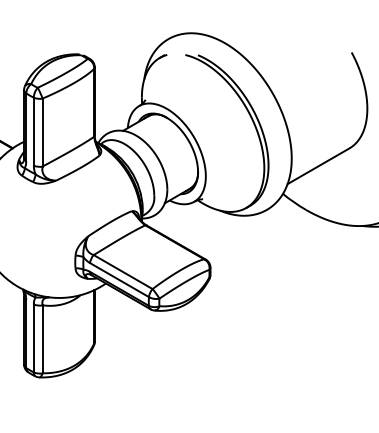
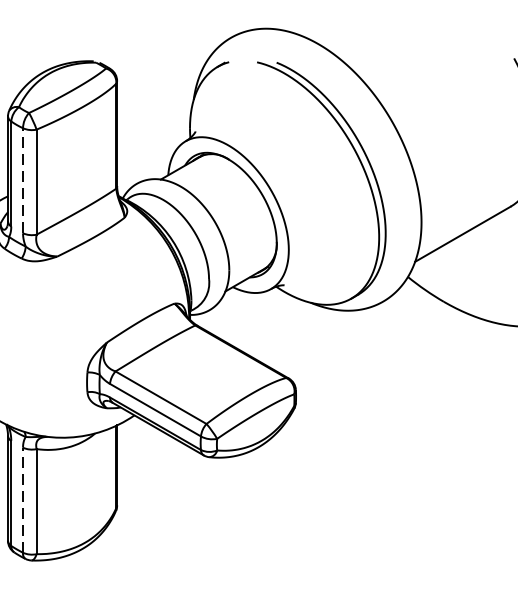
line: (33, 131) -> (22, 180), solid -> dashed
line: (33, 338) -> (22, 500), solid -> dashed

